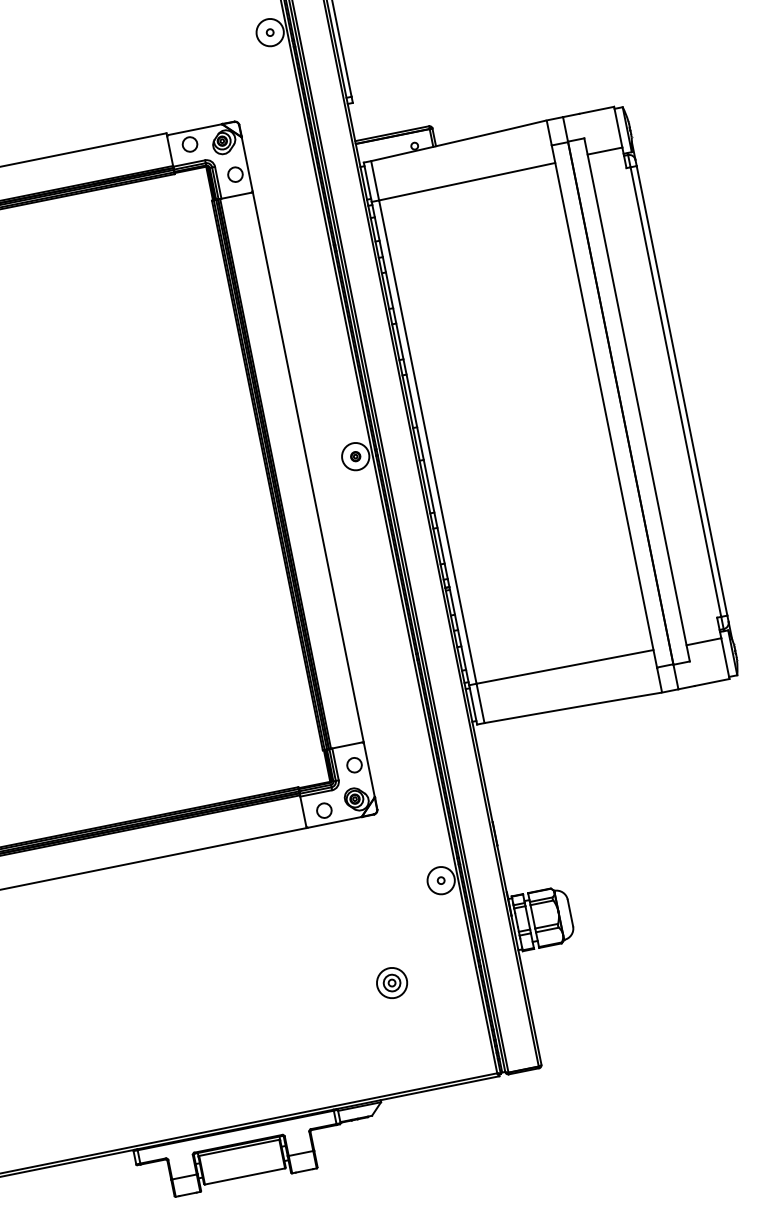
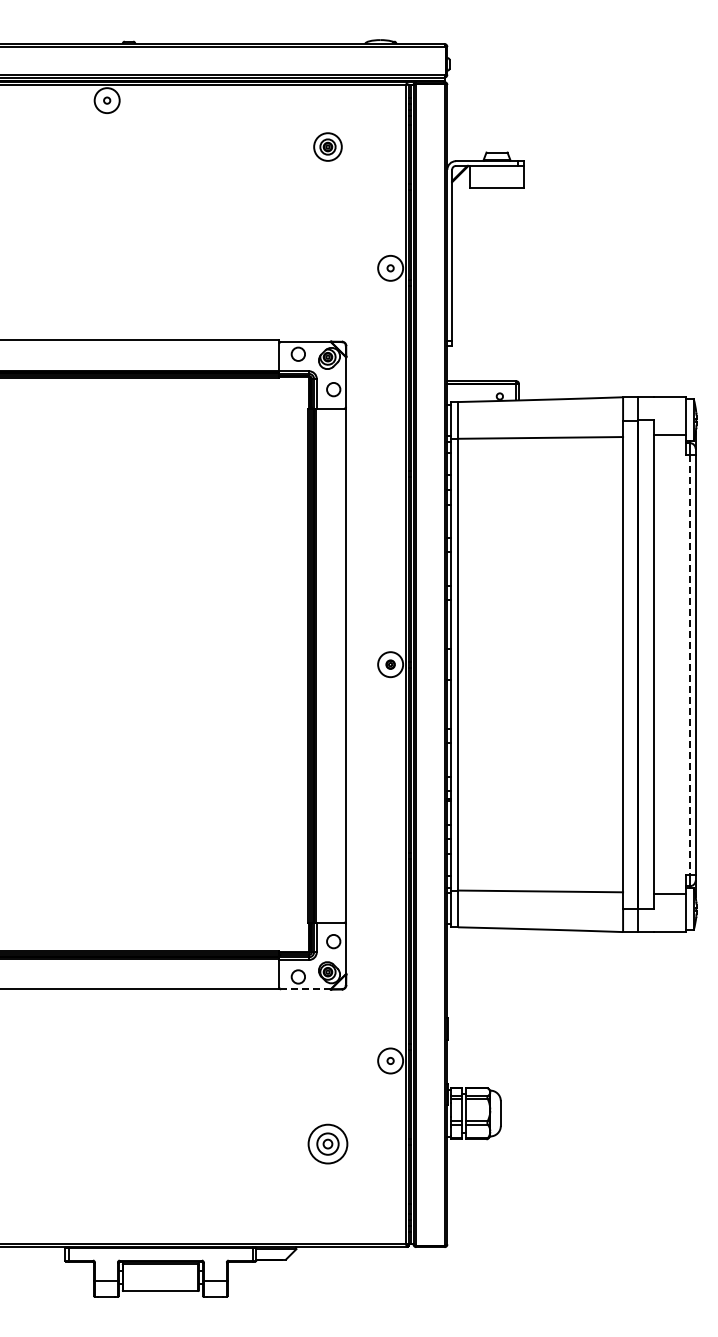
line: (675, 393) -> (689, 665), solid -> dashed
line: (334, 822) -> (305, 989), solid -> dashed
part: (391, 982) -> (327, 1143), size x1.4

